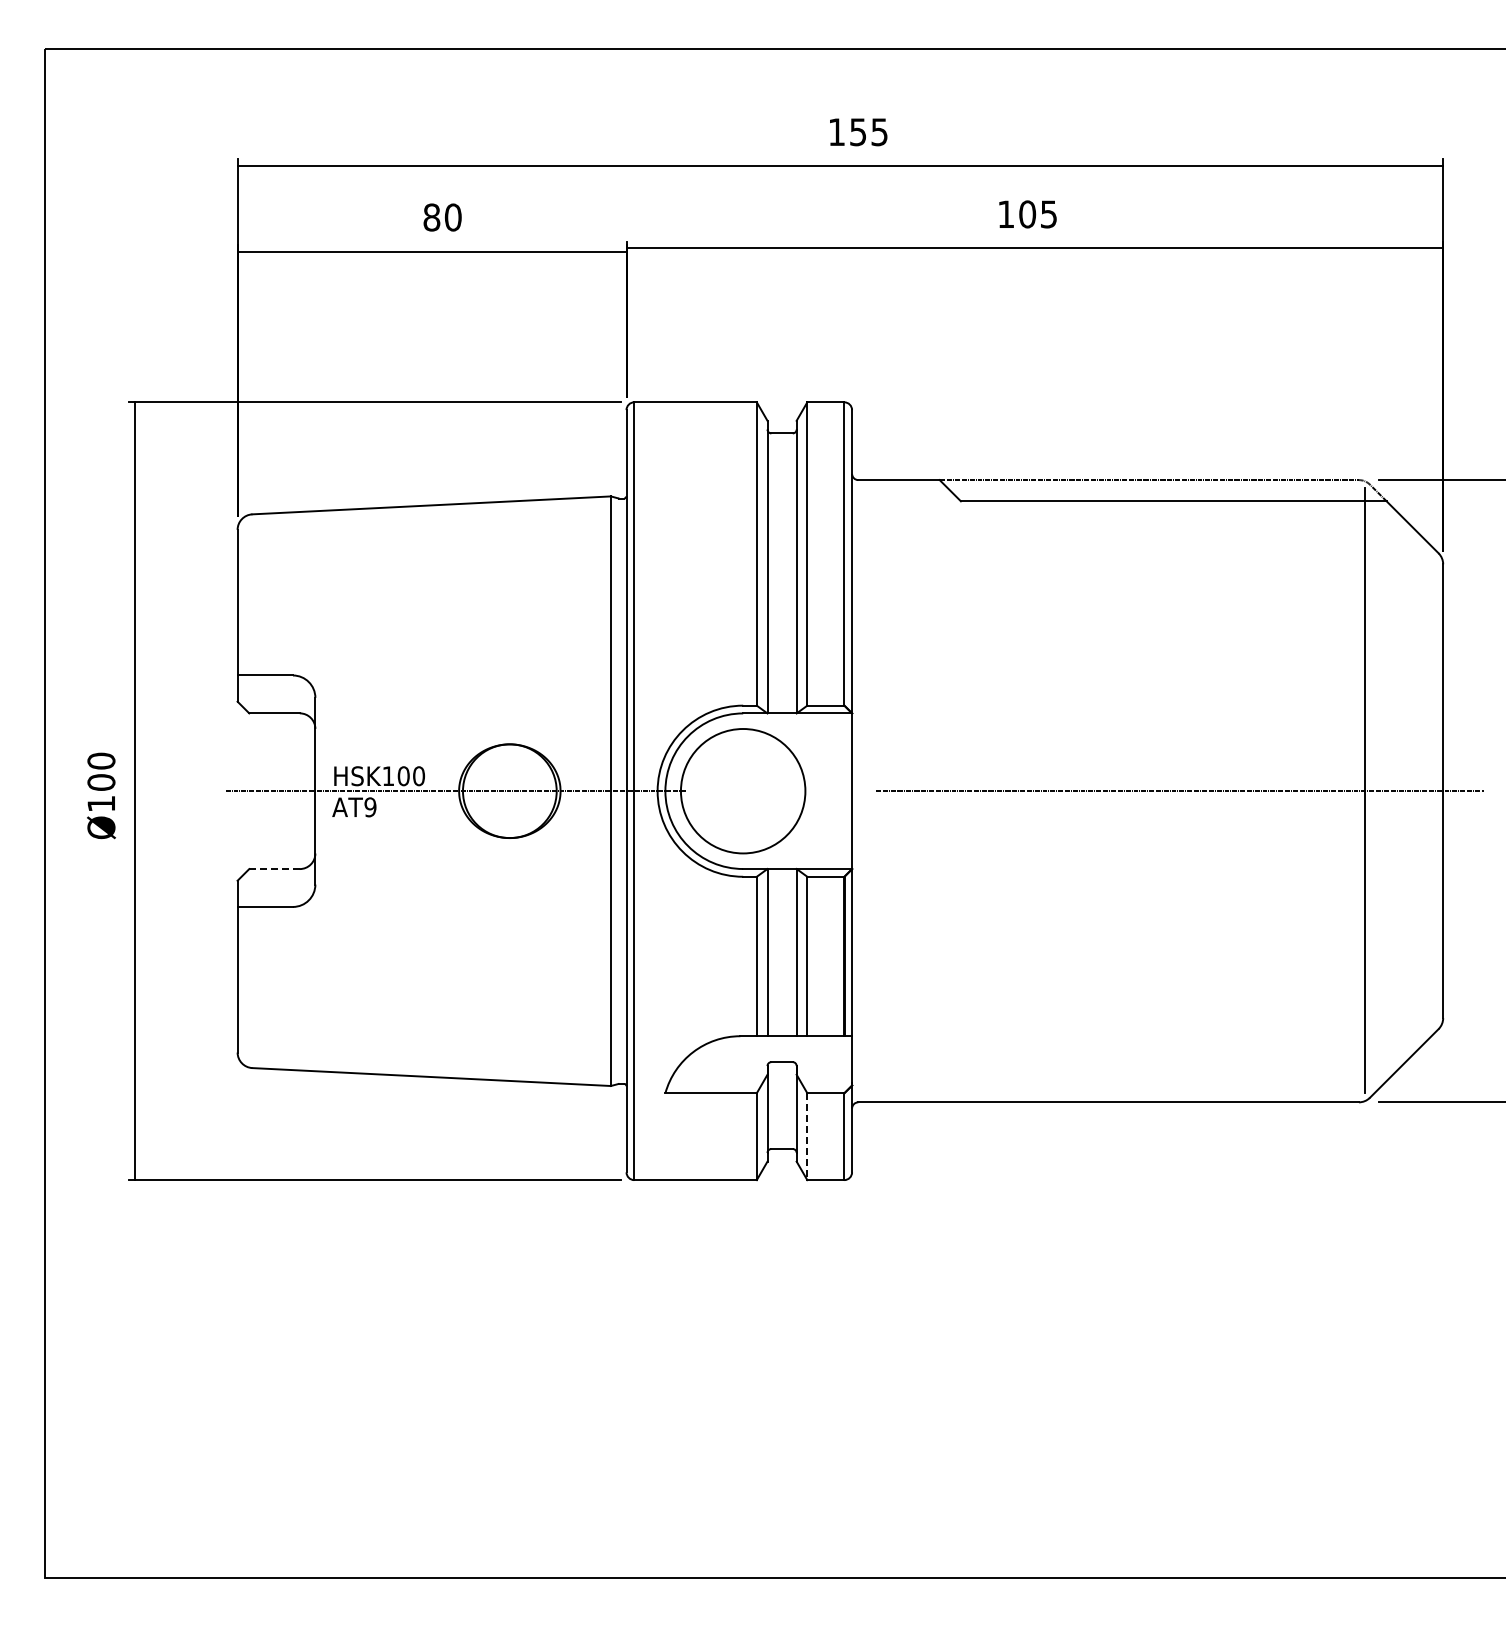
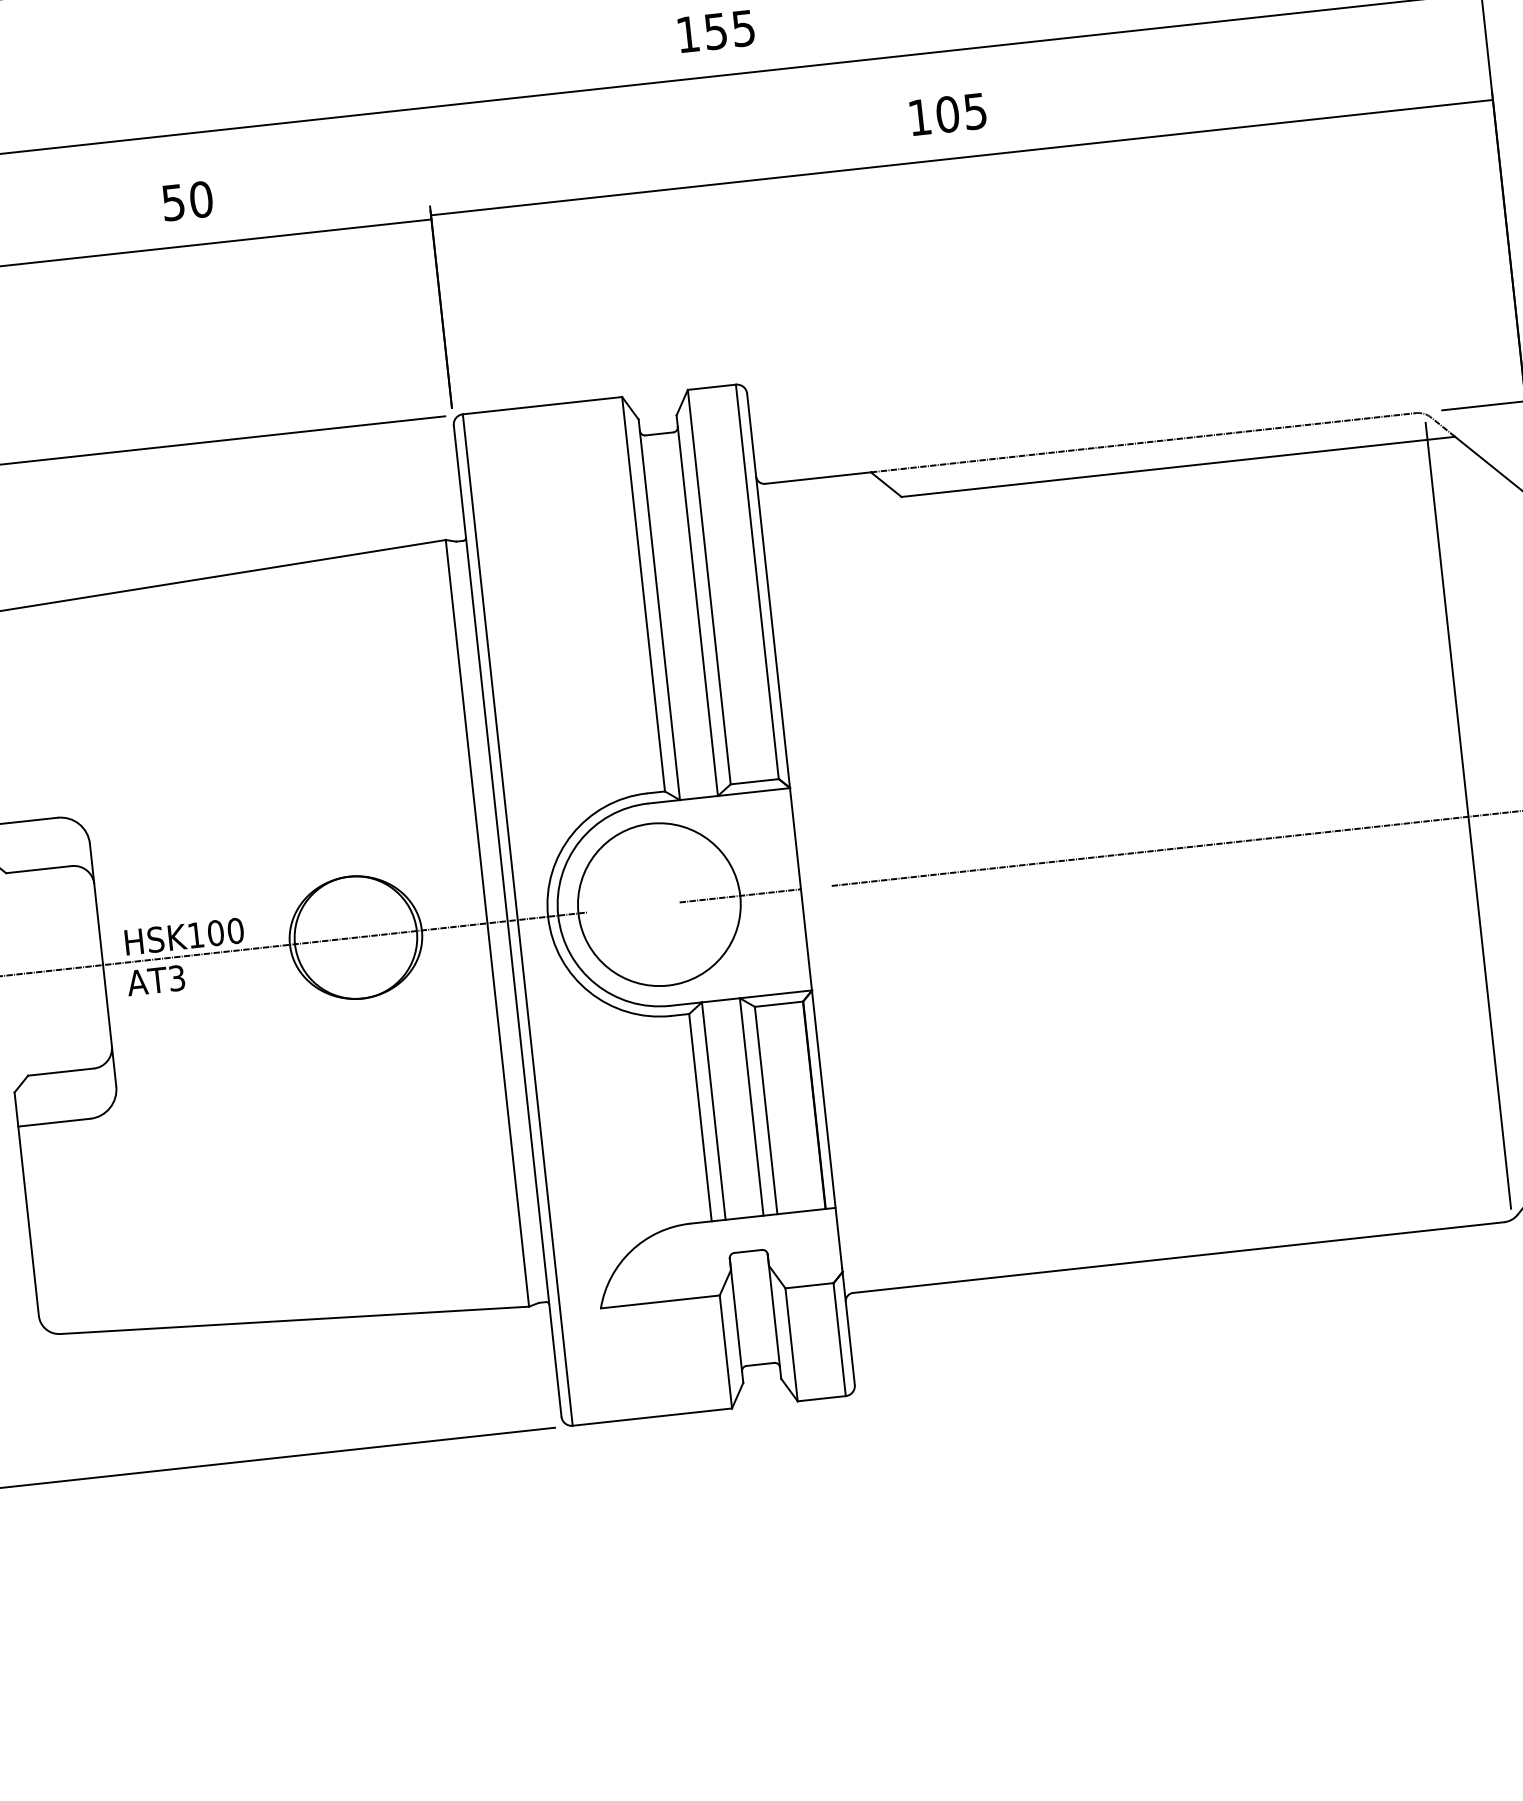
text: (431, 217) -> (173, 202), 80 -> 50
line: (805, 791) -> (740, 896), added
text: (370, 807) -> (177, 978), AT9 -> AT3
line: (275, 869) -> (62, 1072), dashed -> solid
line: (807, 1137) -> (791, 1345), dashed -> solid

